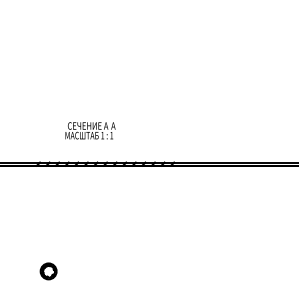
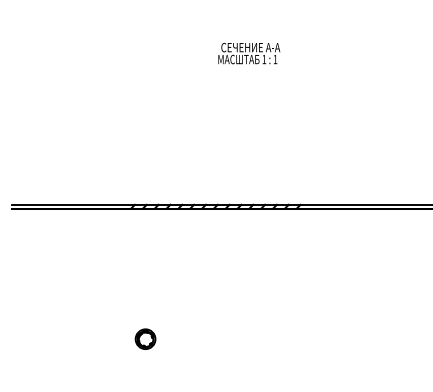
text: (90, 130) -> (249, 53), moved

